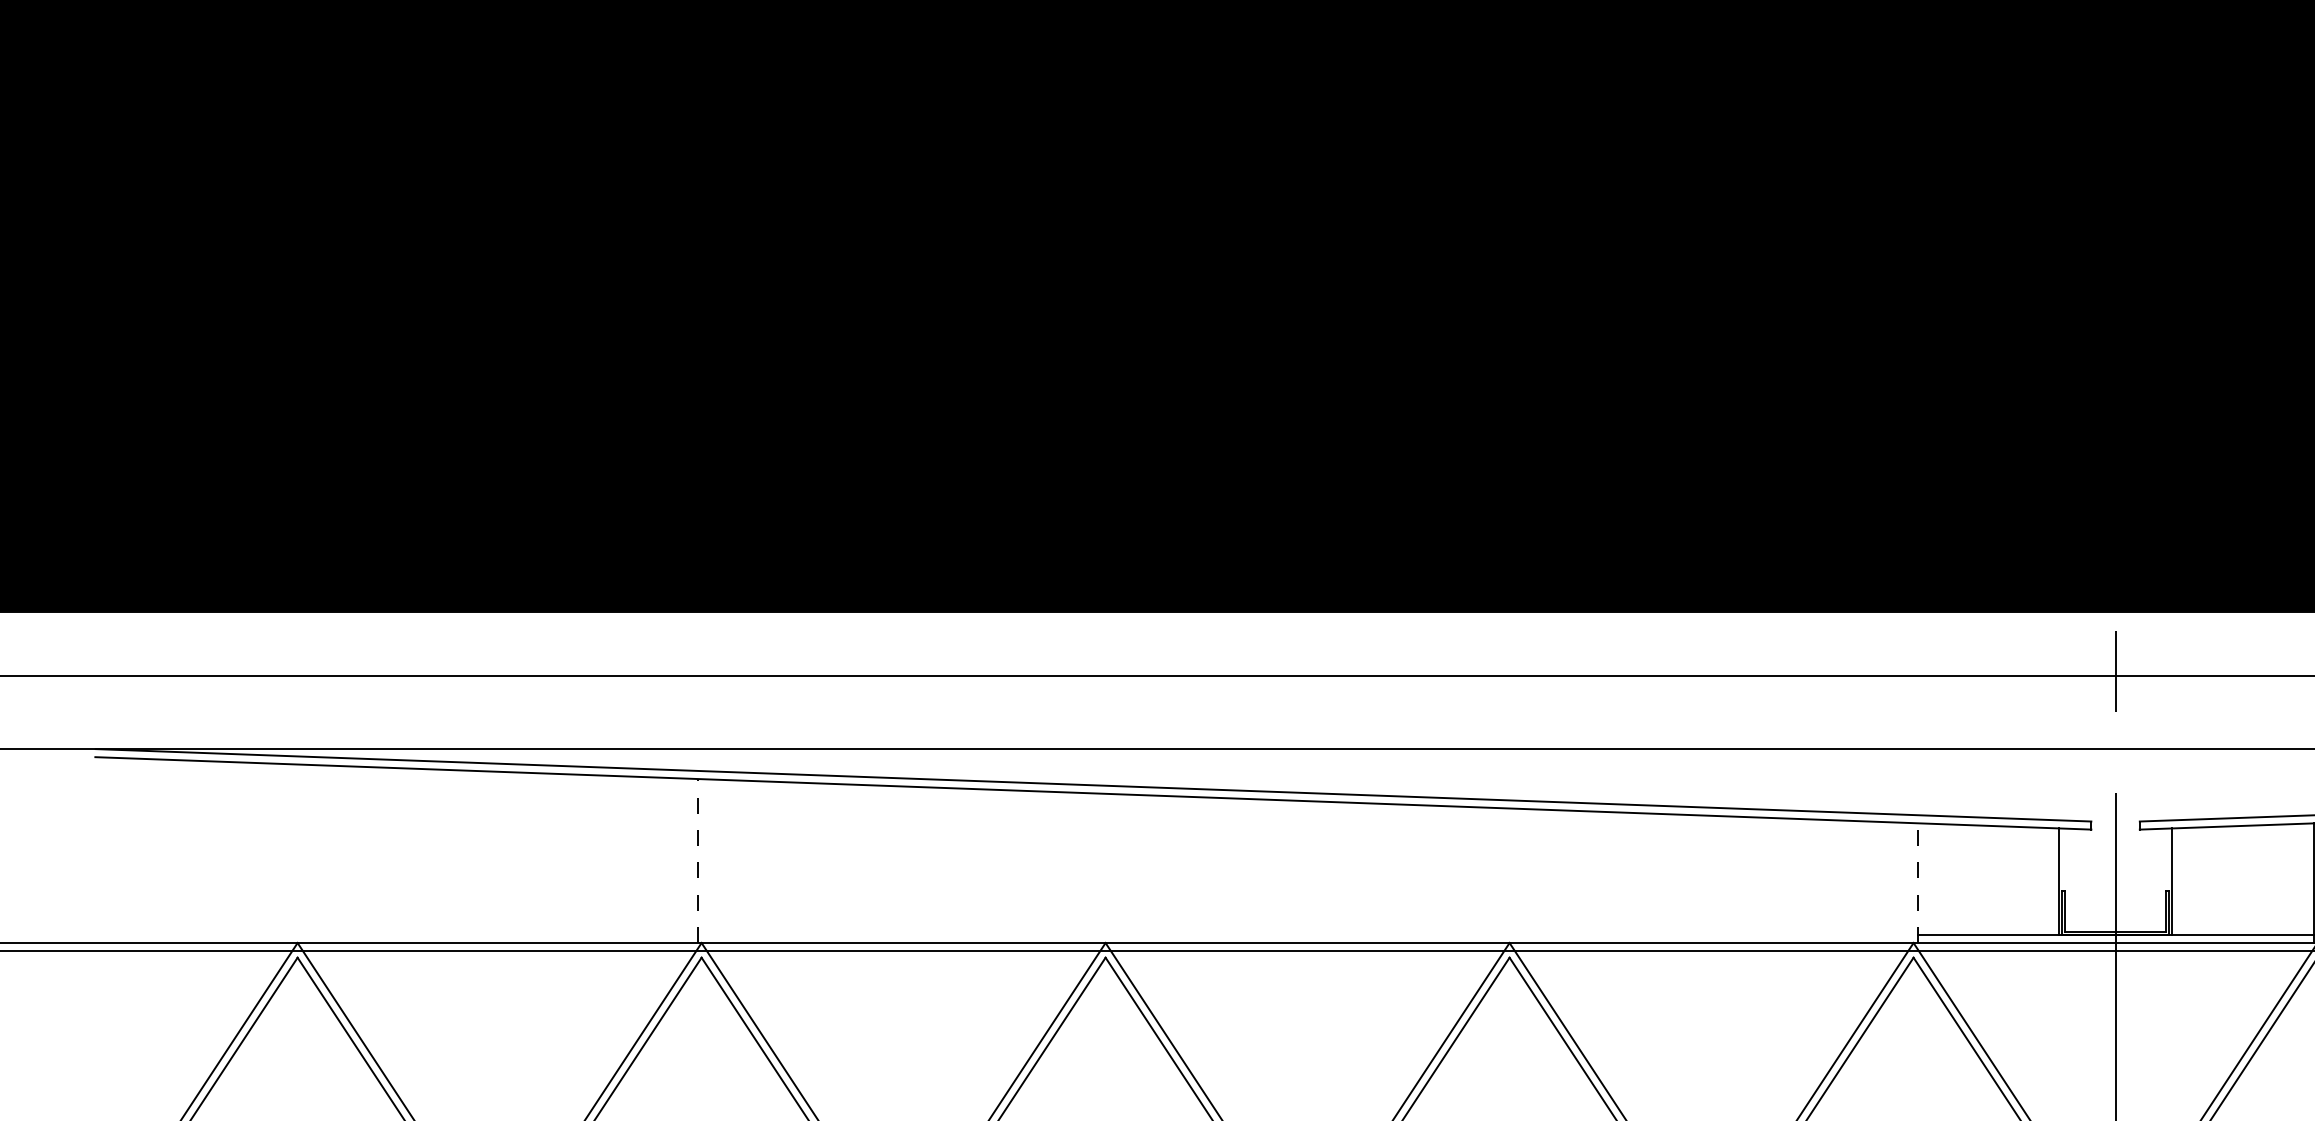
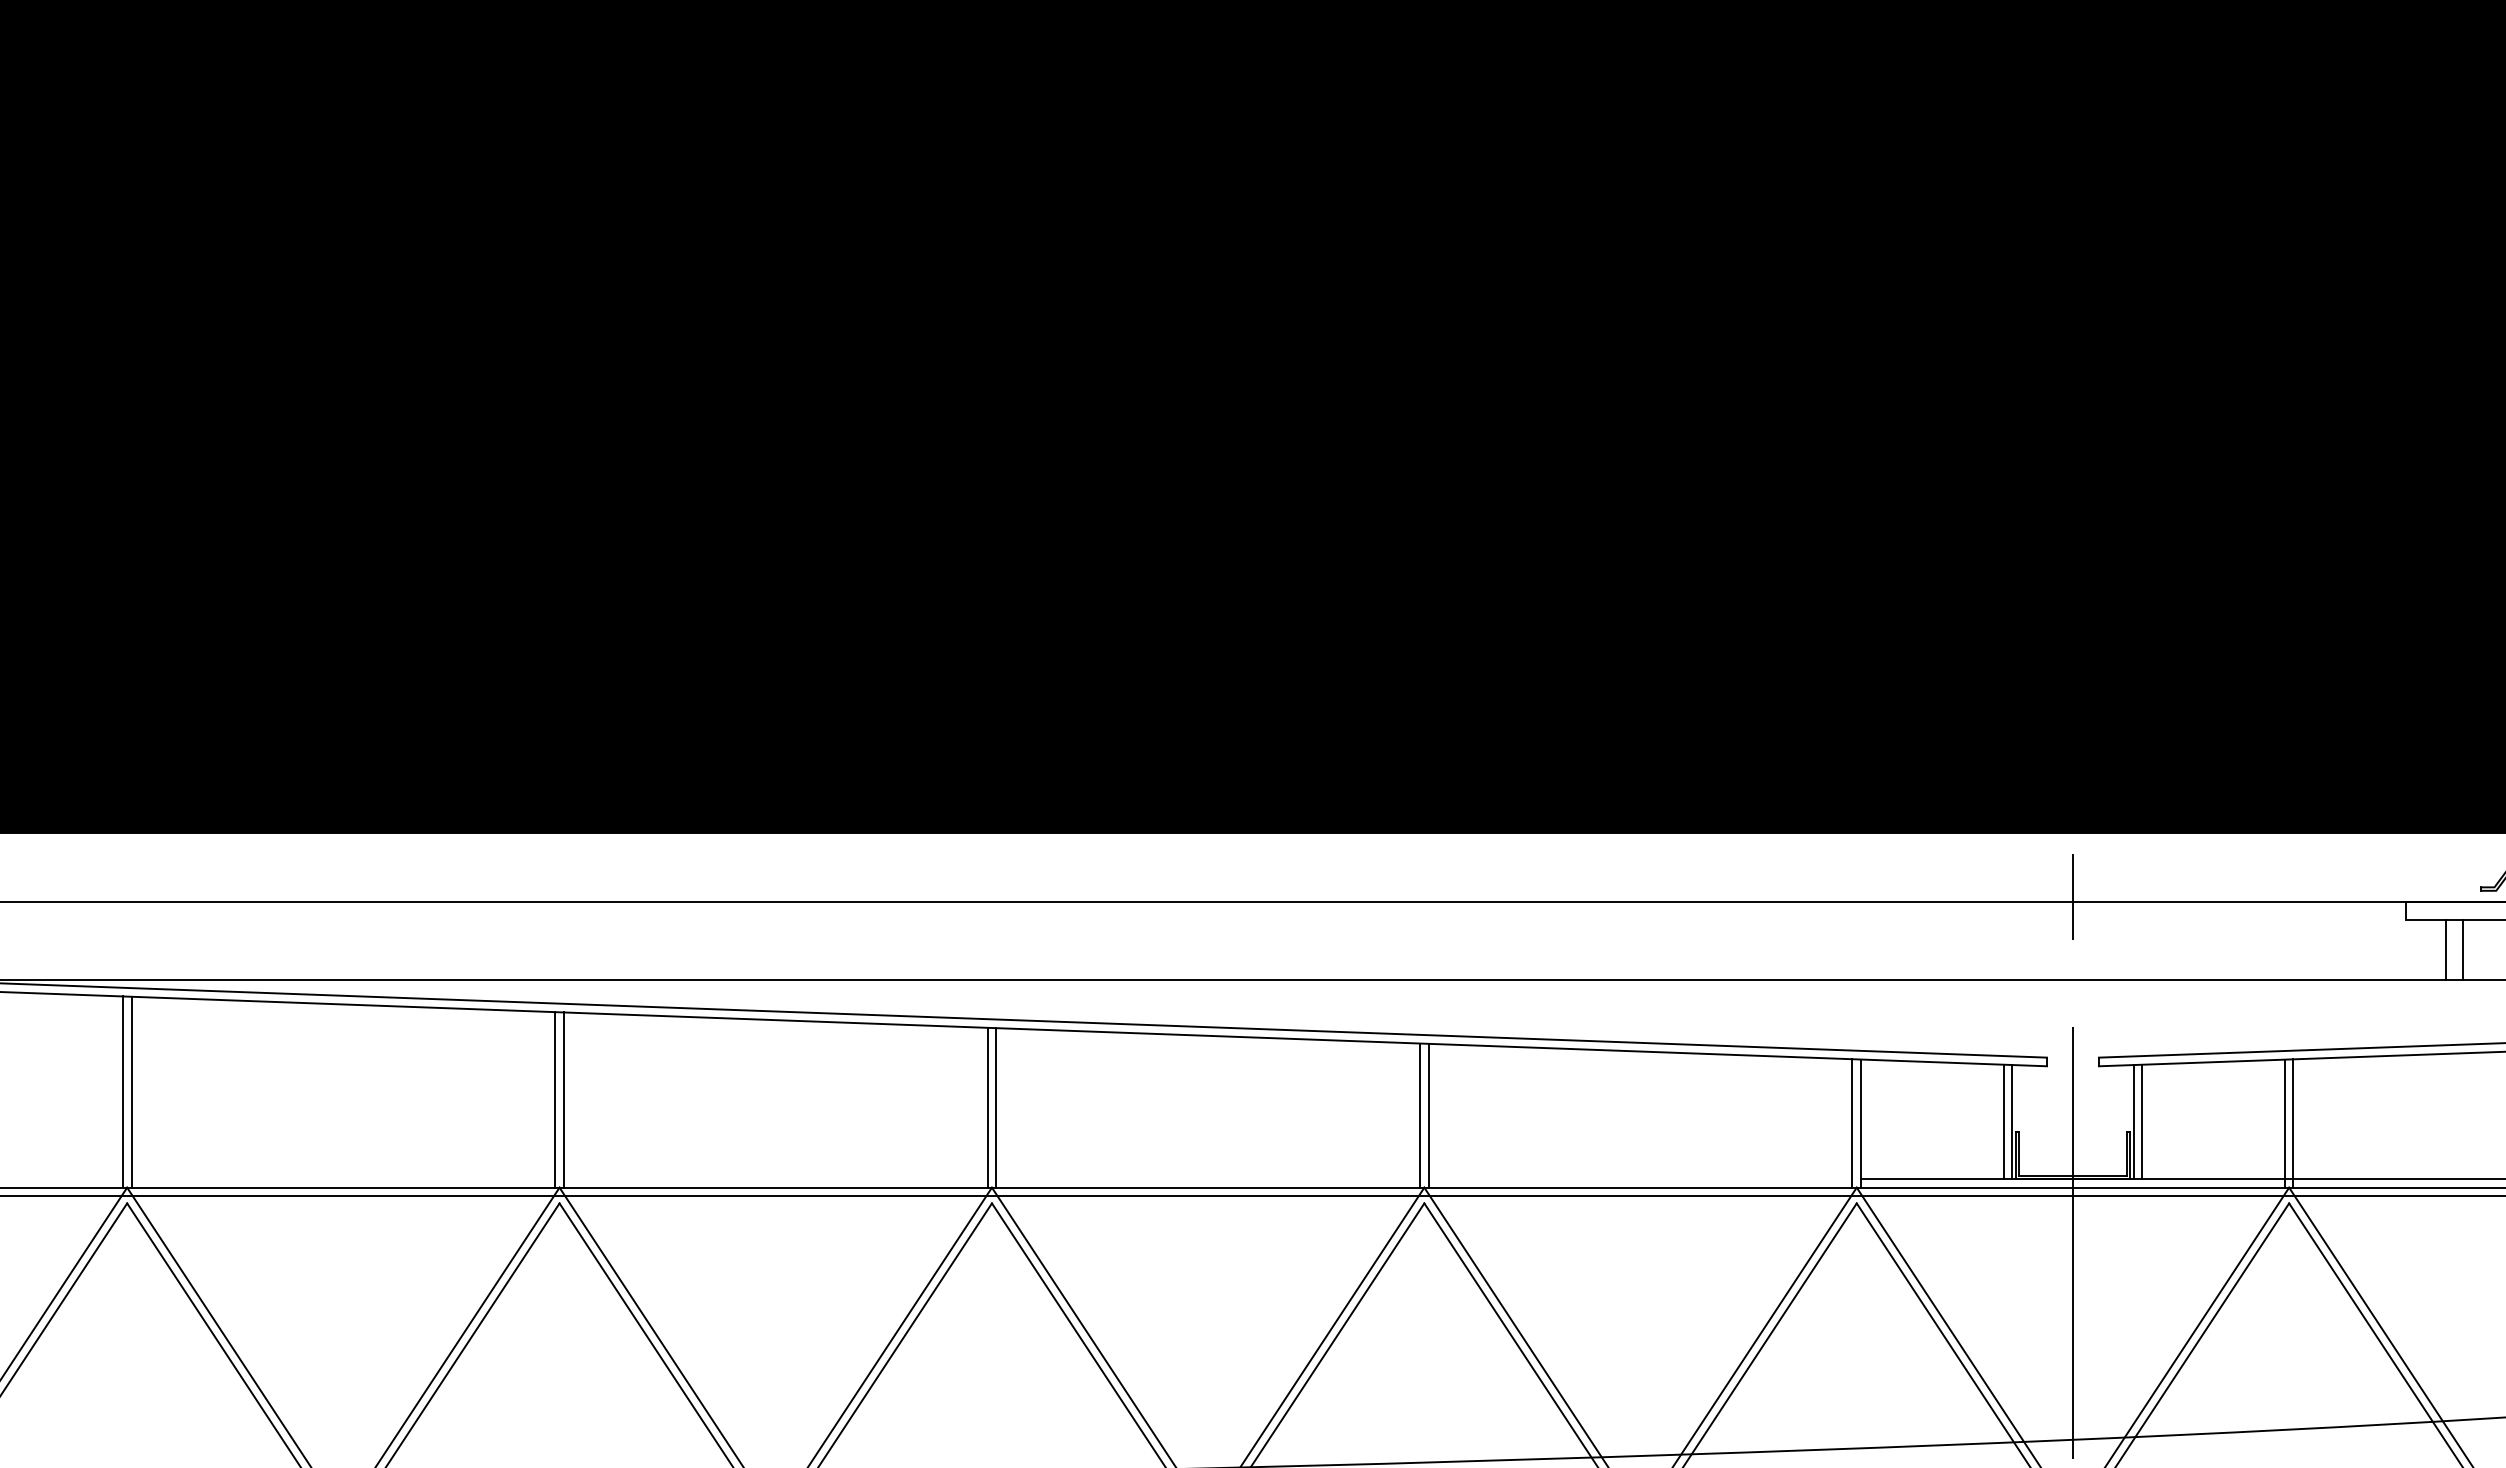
line: (293, 853) -> (122, 1091), added
line: (301, 853) -> (131, 1091), added
line: (697, 860) -> (555, 1099), dashed -> solid
line: (705, 860) -> (563, 1099), added
line: (1101, 868) -> (987, 1107), added
line: (1109, 868) -> (996, 1107), added
line: (1505, 875) -> (1420, 1115), added
line: (1513, 875) -> (1428, 1115), added
line: (2050, 881) -> (2003, 1121), added
line: (2180, 881) -> (2142, 1121), added
line: (1909, 883) -> (1852, 1123), added
line: (1918, 883) -> (1861, 1123), dashed -> solid

